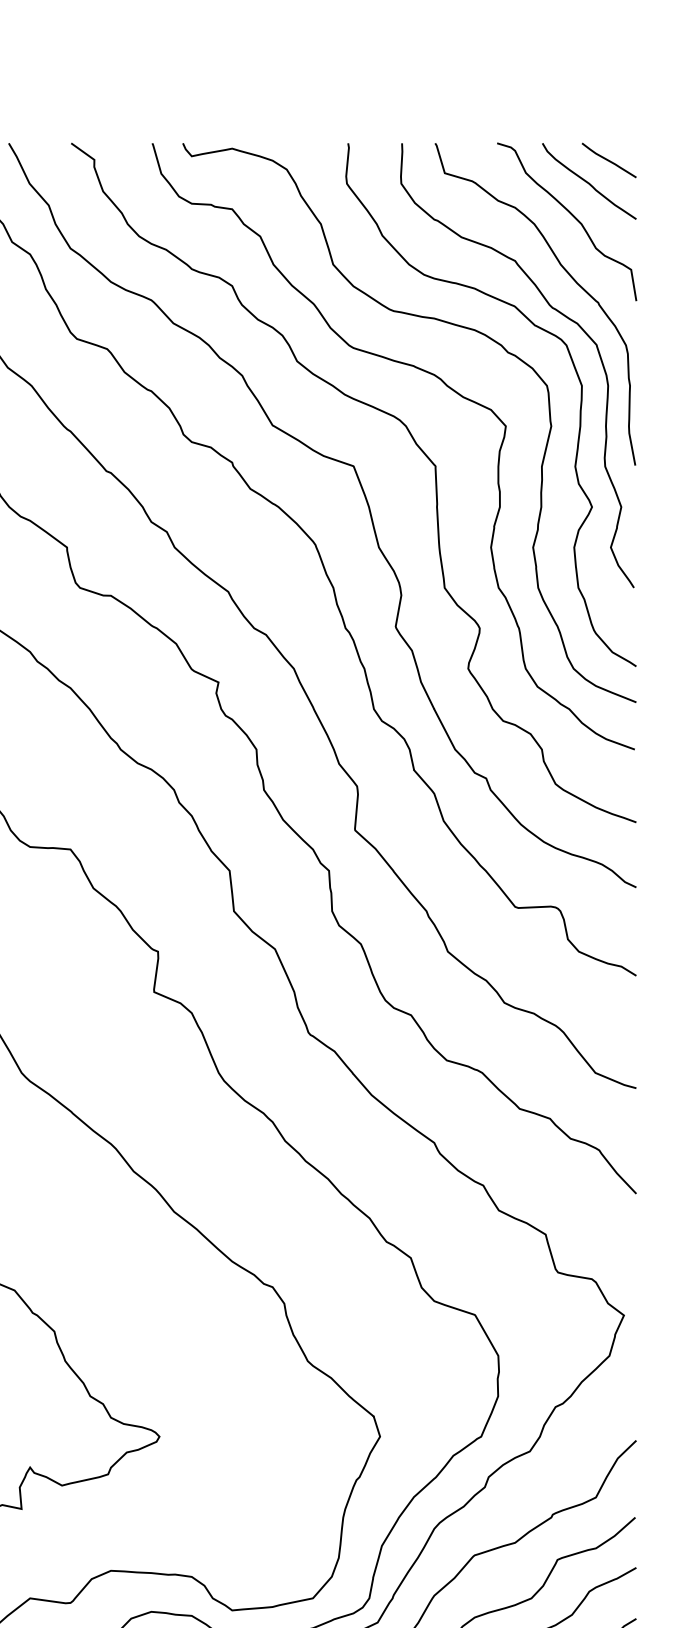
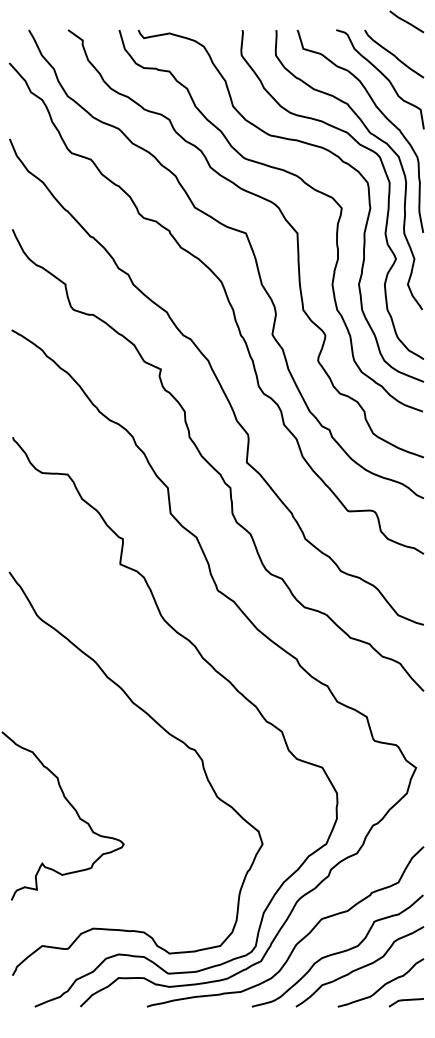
line: (608, 159) -> (406, 21), moved

